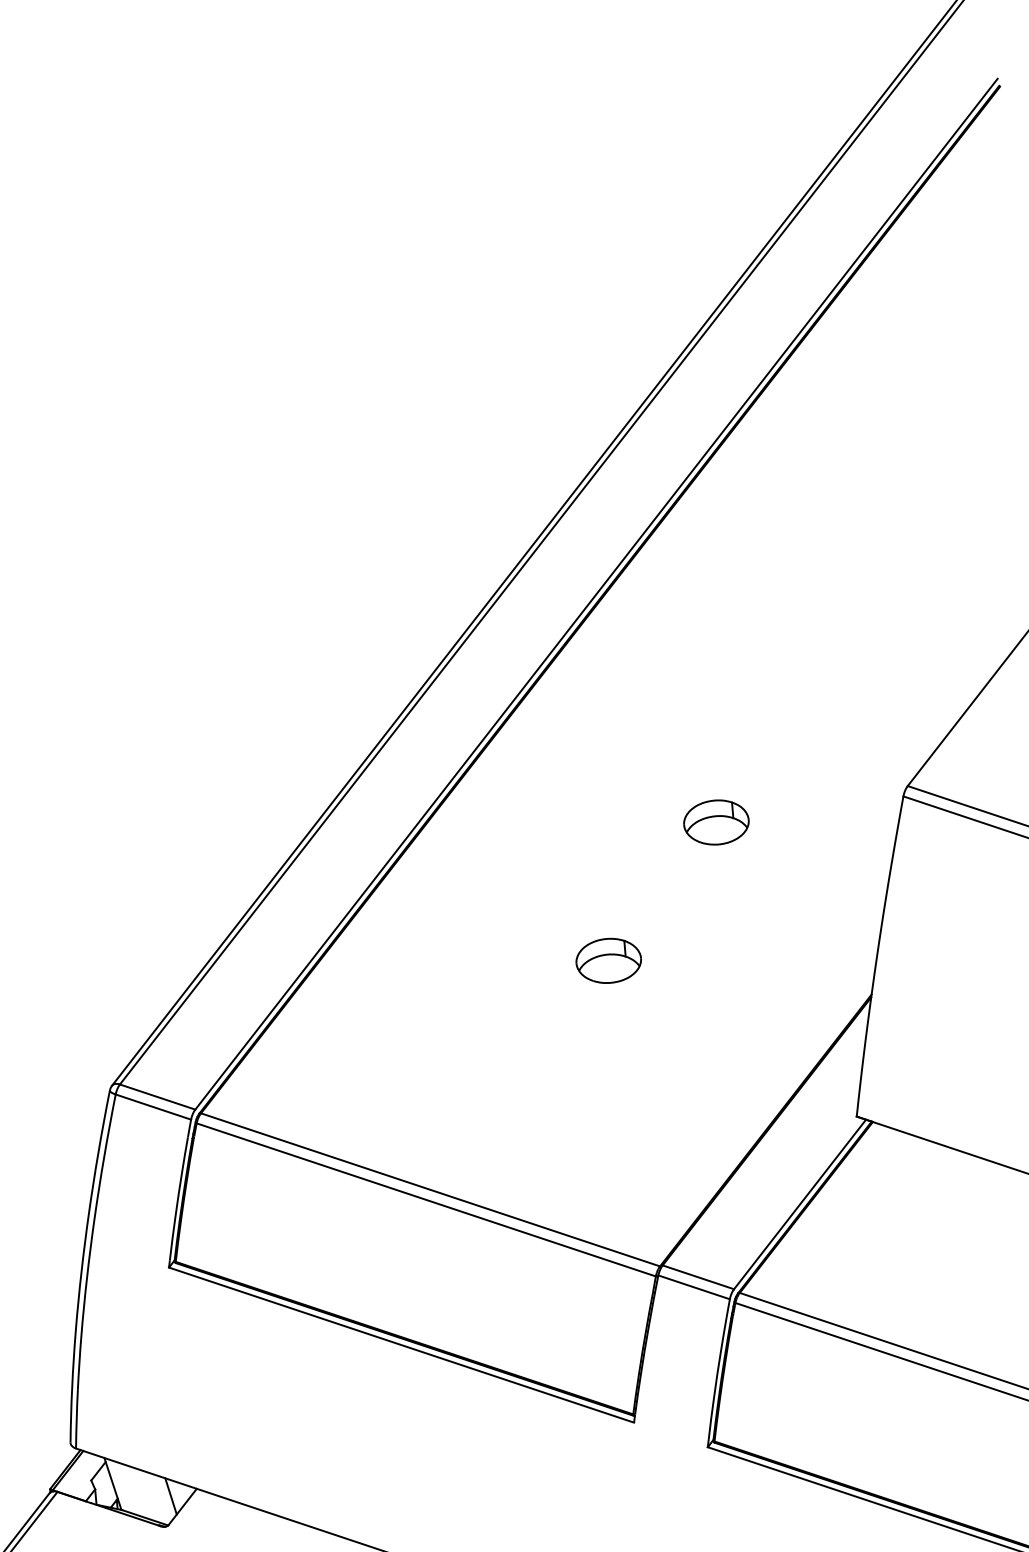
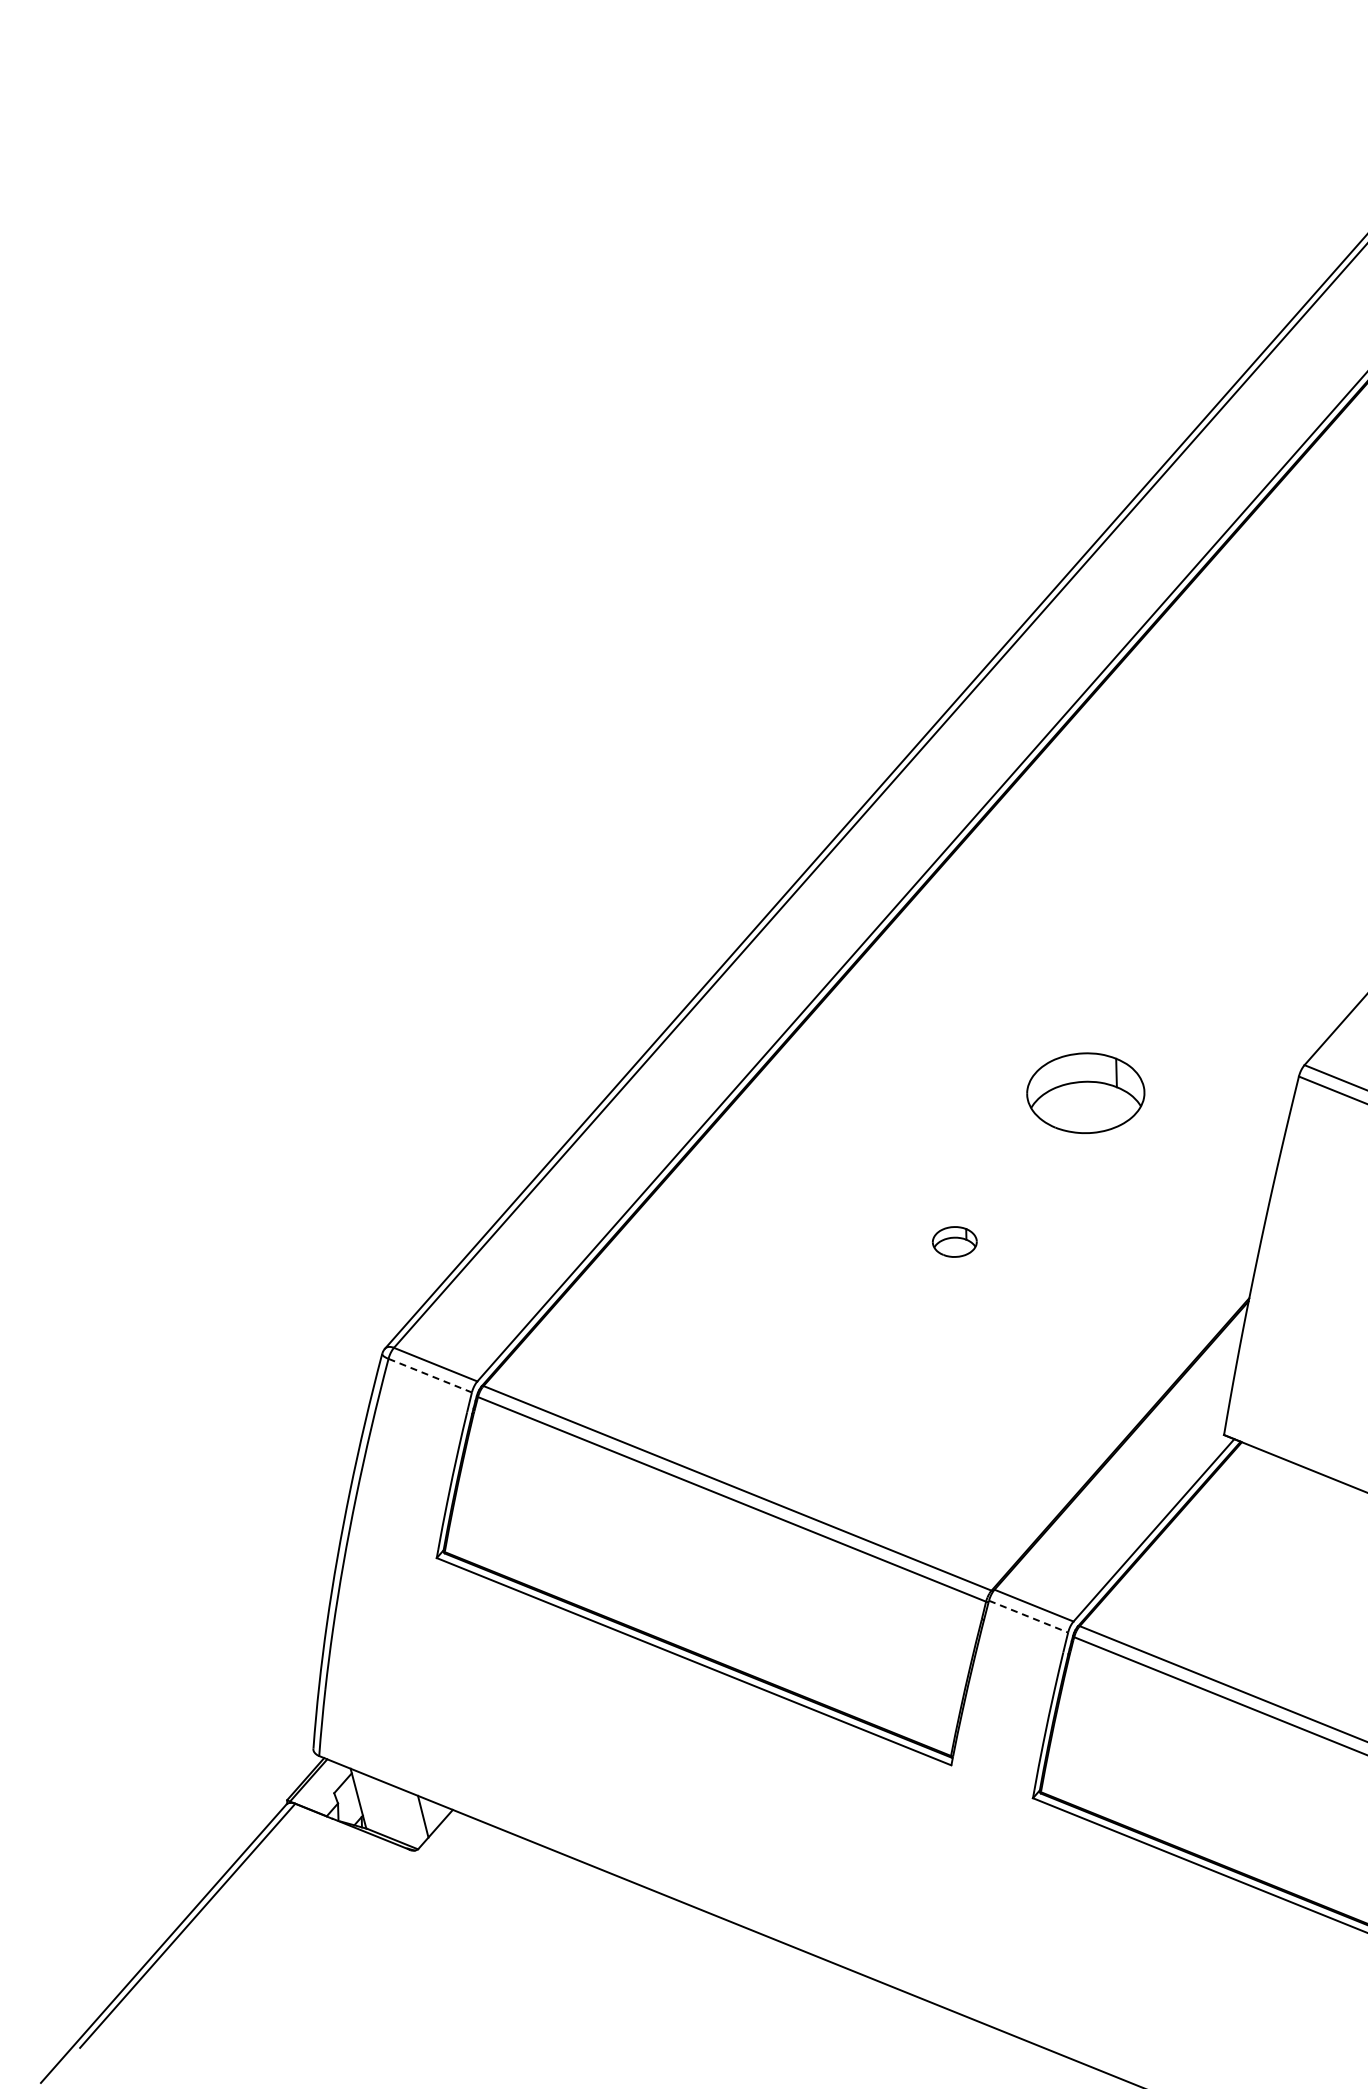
part: (716, 821) -> (1085, 1092), size x1.6
part: (608, 960) -> (954, 1241), size x0.6
line: (153, 1106) -> (430, 1375), solid -> dashed
line: (694, 1287) -> (1028, 1616), solid -> dashed

